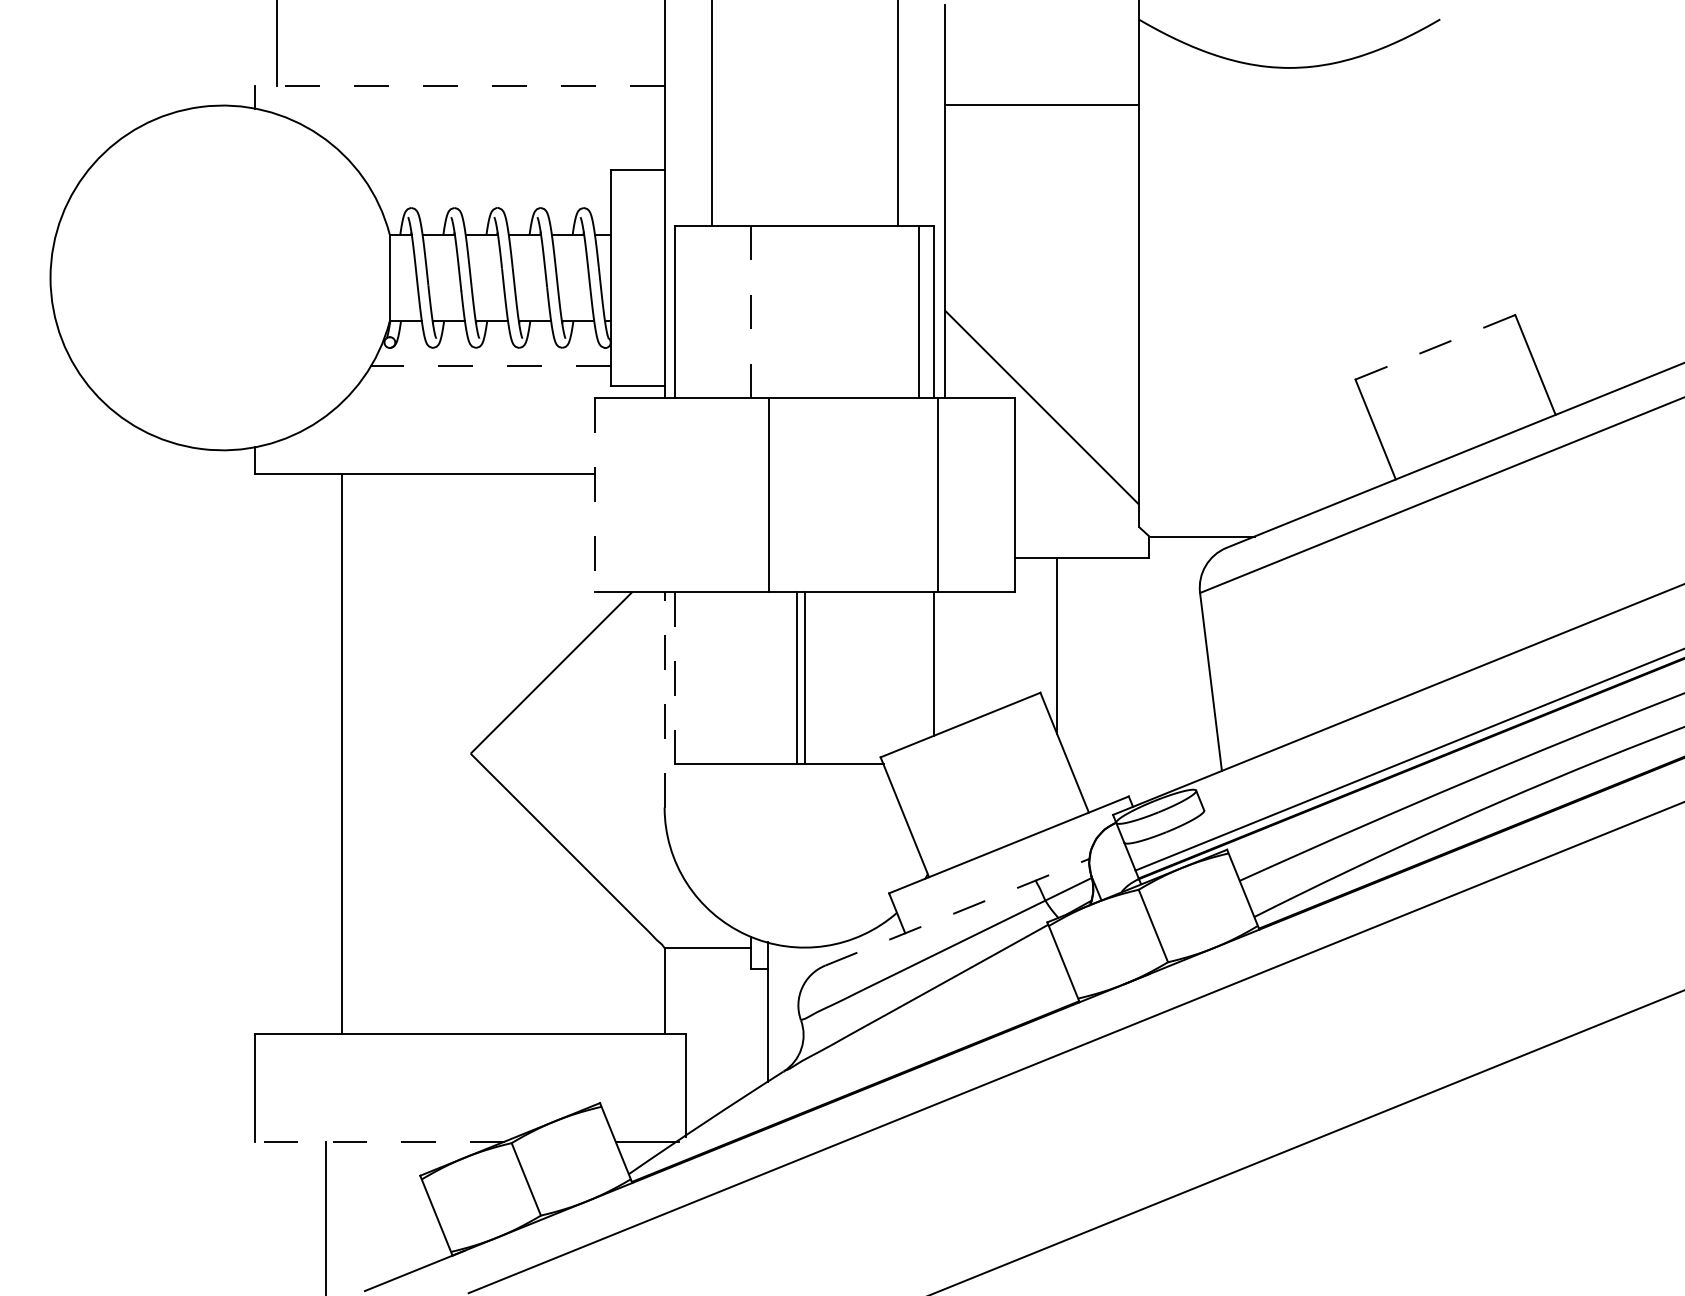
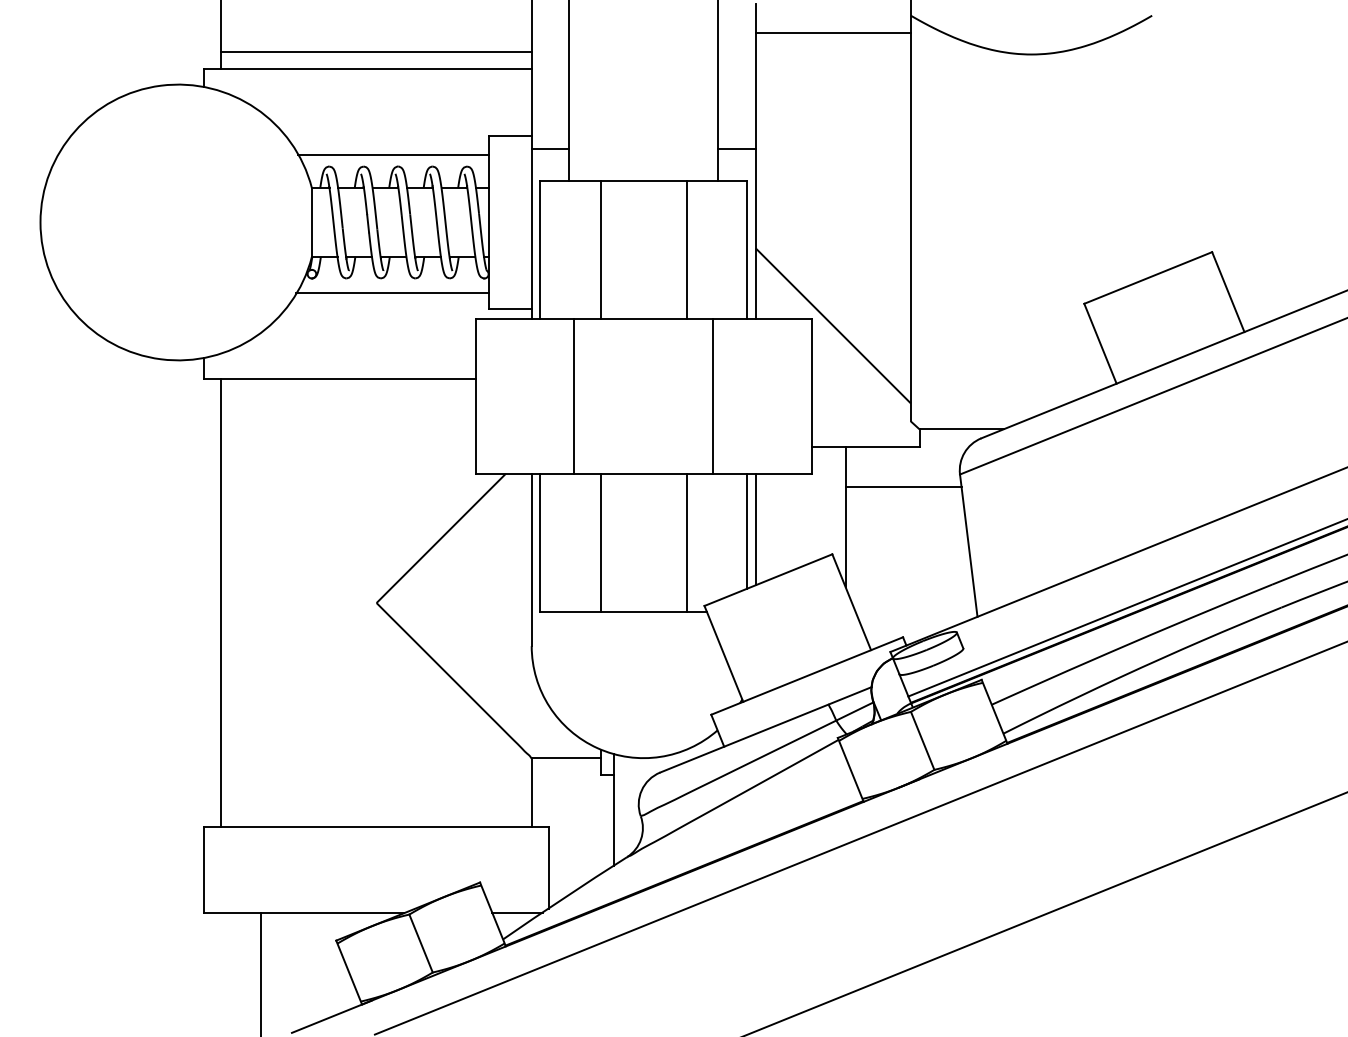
line: (470, 64) -> (376, 51), added
line: (459, 85) -> (367, 68), dashed -> solid
line: (1041, 104) -> (833, 32), moved
line: (687, 186) -> (550, 149), added
line: (920, 186) -> (736, 149), added
line: (491, 193) -> (393, 154), added
line: (919, 311) -> (686, 249), moved
line: (751, 312) -> (601, 250), dashed -> solid
line: (1435, 347) -> (1148, 278), dashed -> solid
line: (490, 365) -> (392, 292), dashed -> solid
line: (594, 495) -> (475, 396), dashed -> solid
line: (768, 495) -> (574, 396), moved
line: (937, 495) -> (713, 396), moved
line: (1129, 608) -> (903, 486), added
line: (944, 661) -> (755, 529), added
line: (675, 678) -> (540, 542), dashed -> solid
line: (797, 678) -> (686, 542), moved
line: (805, 678) -> (601, 542), moved
line: (664, 699) -> (531, 559), dashed -> solid
line: (341, 753) -> (221, 602), moved
line: (957, 912) -> (765, 730), dashed -> solid
line: (380, 1141) -> (304, 913), dashed -> solid

